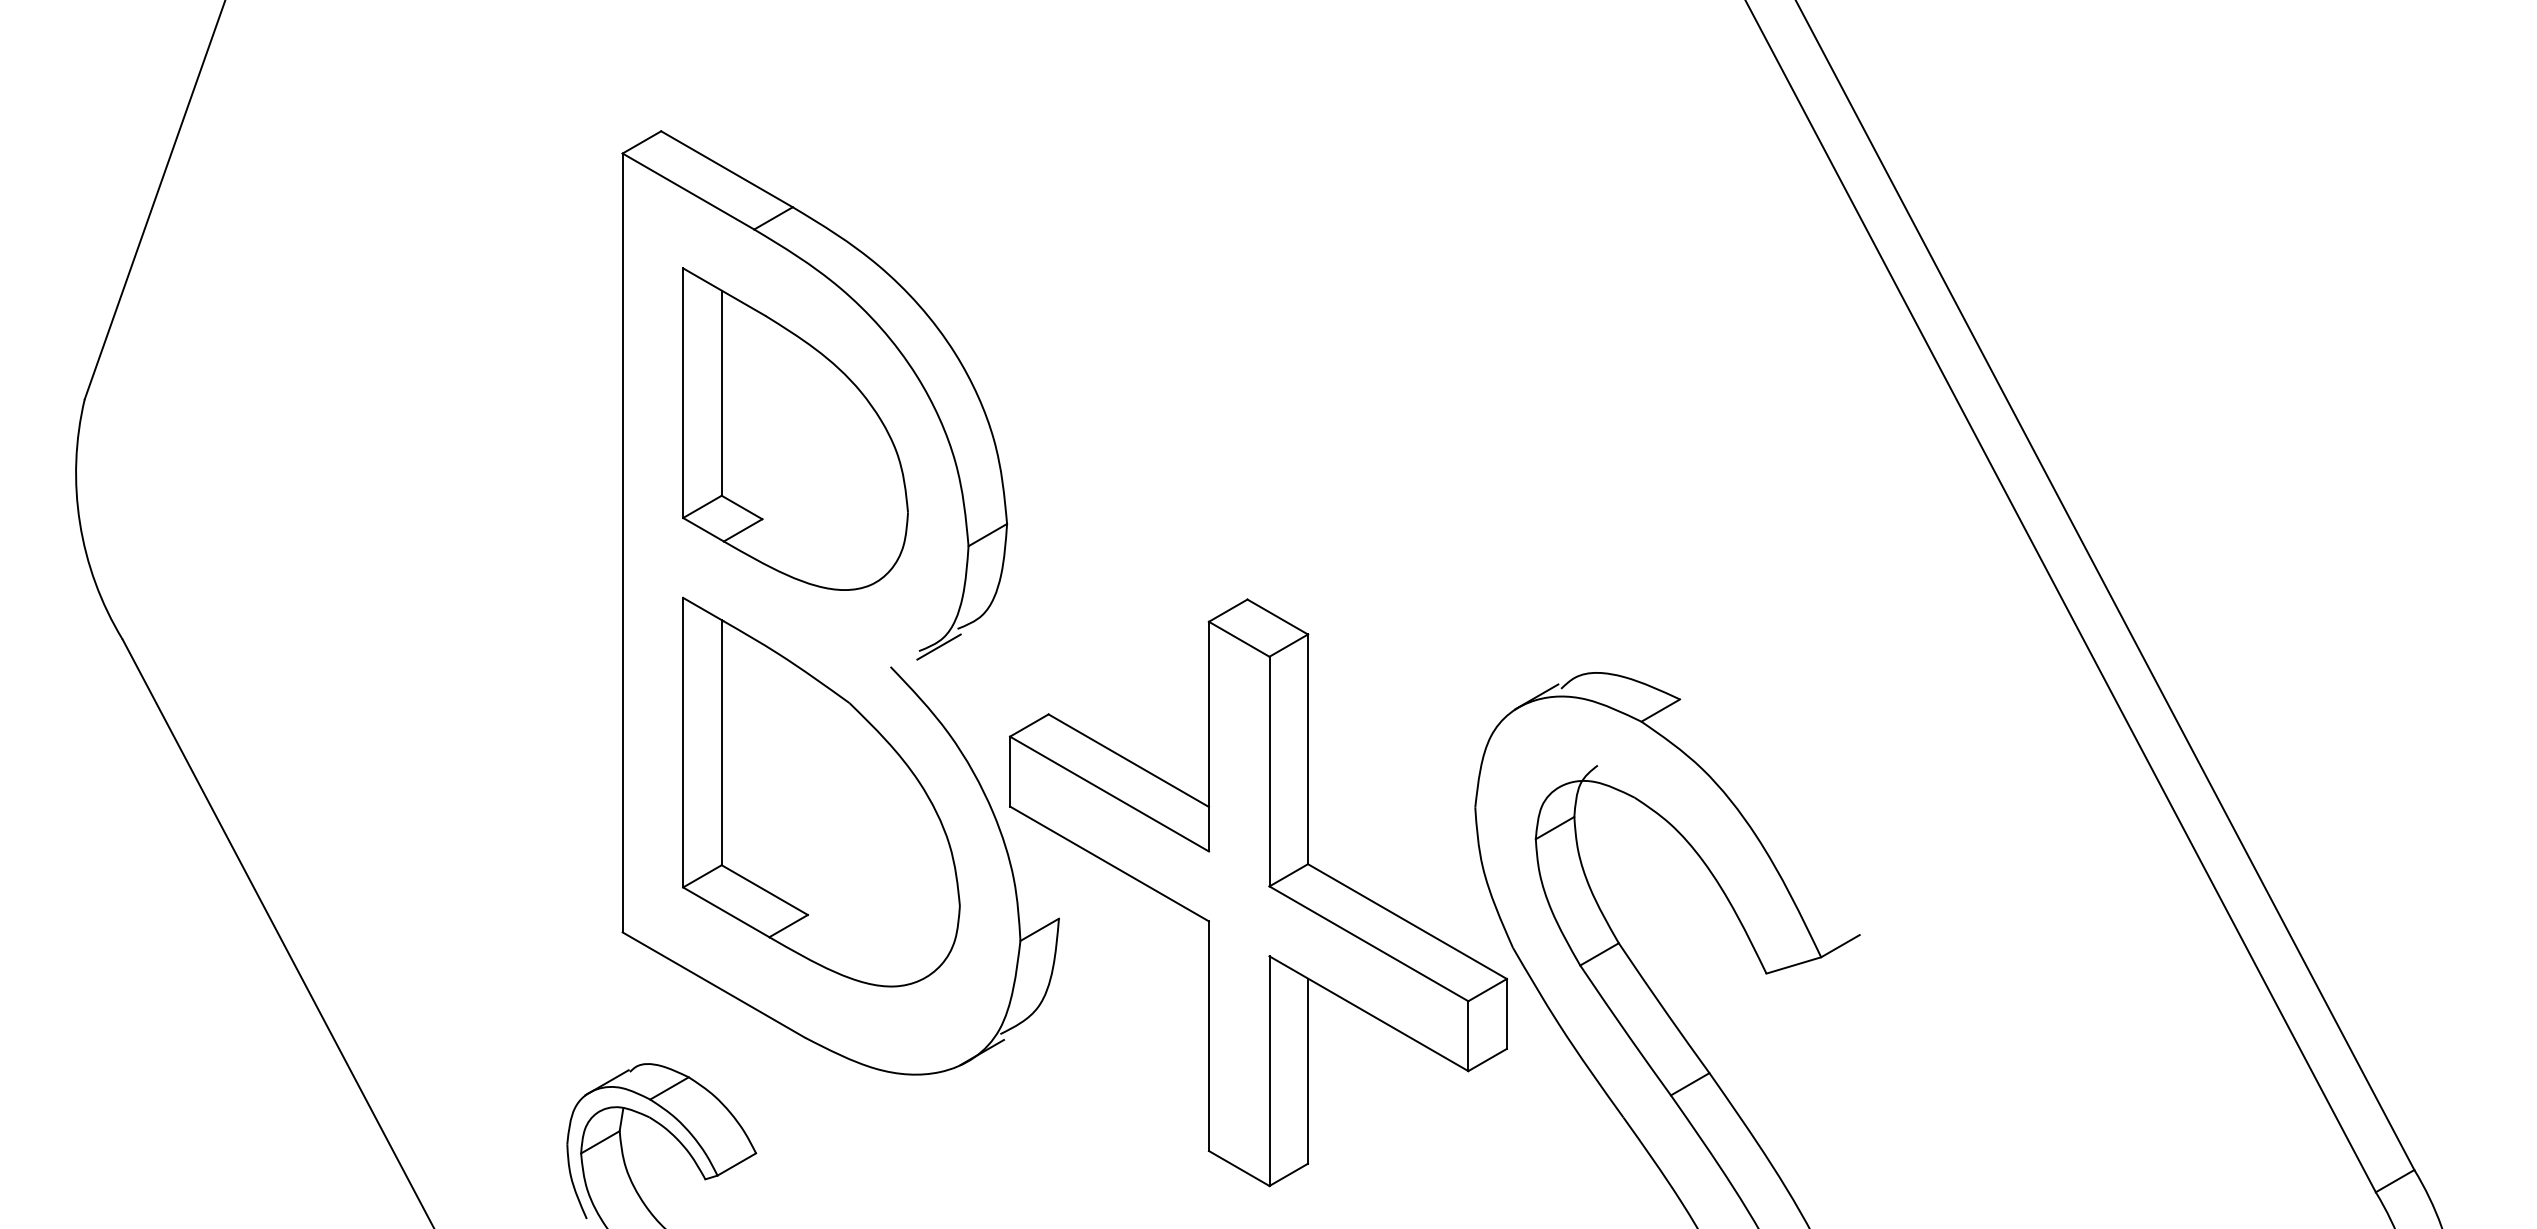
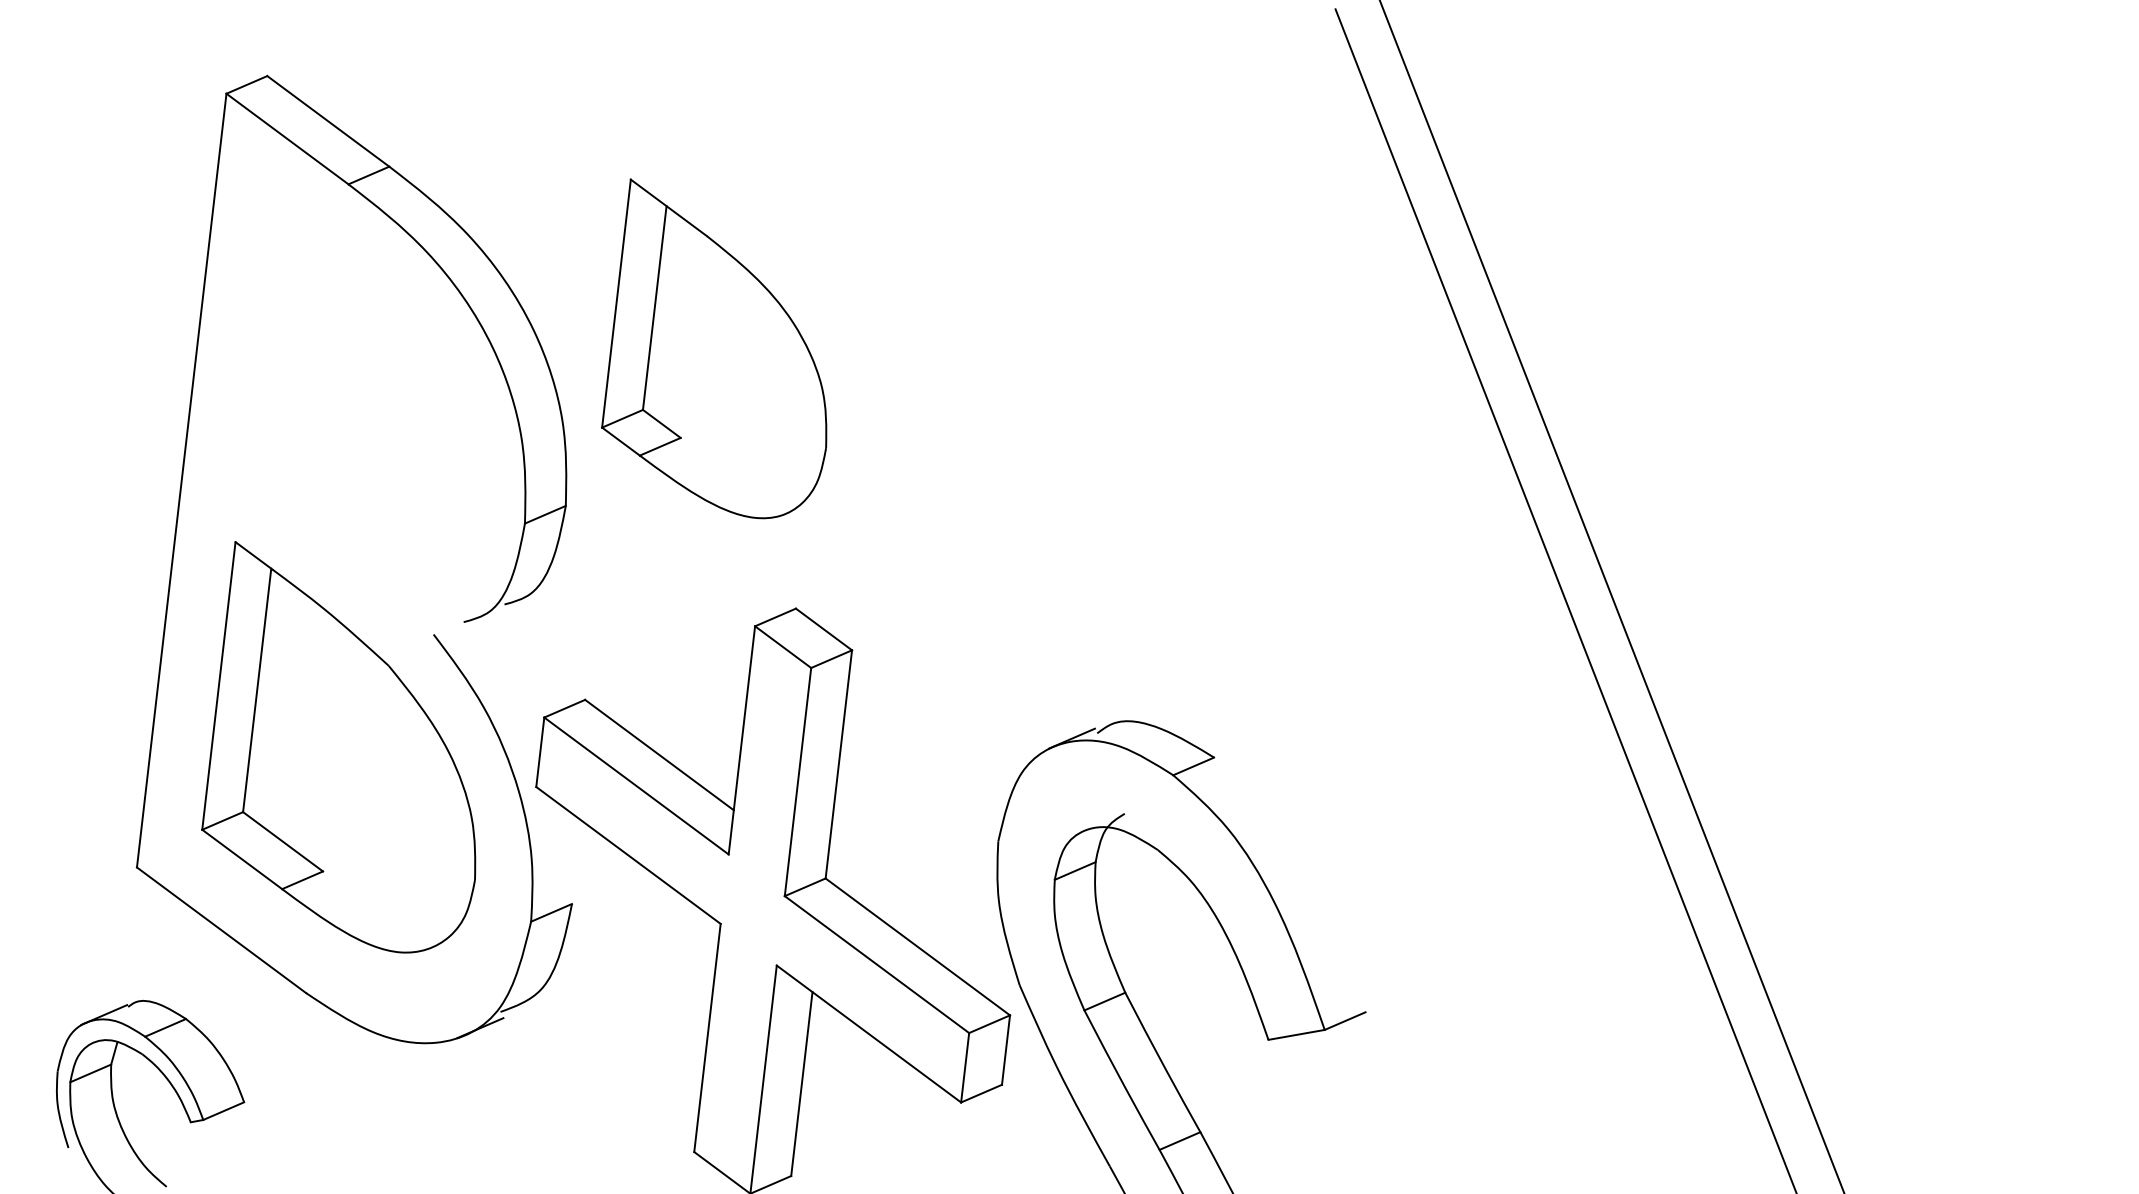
part: (795, 428) -> (724, 351), moved
line: (938, 646) -> (483, 619), removed

